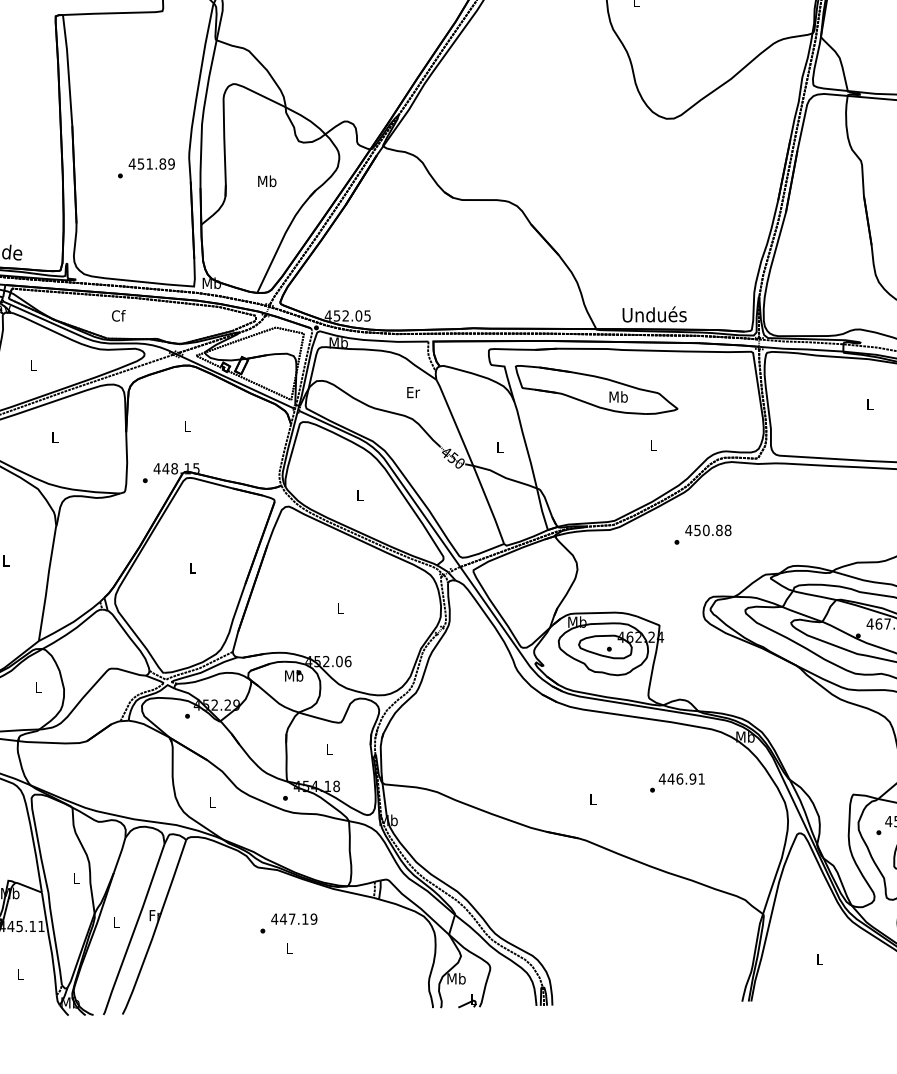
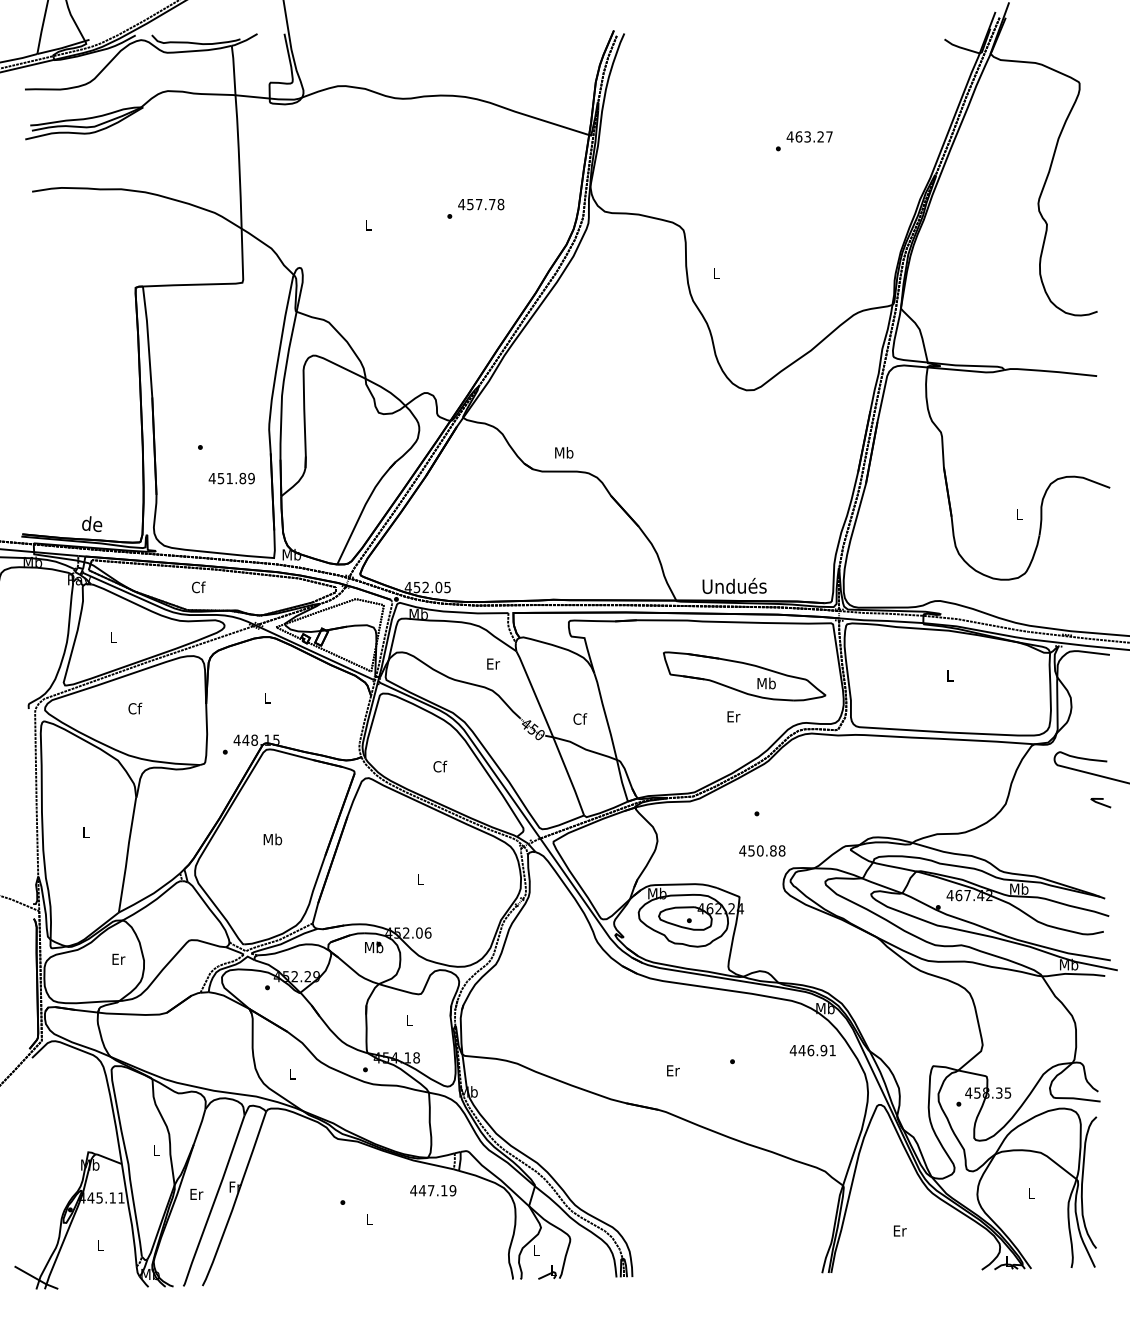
text: (151, 163) -> (231, 478), moved
text: (267, 180) -> (564, 452), moved
part: (596, 389) -> (744, 676), moved
text: (55, 436) -> (135, 708), L -> Cf
text: (653, 444) -> (733, 716), L -> Er
text: (500, 446) -> (580, 718), L -> Cf
text: (360, 494) -> (440, 766), L -> Cf
text: (708, 529) -> (762, 850), moved
text: (192, 567) -> (272, 839), L -> Mb
text: (38, 686) -> (118, 958), L -> Er
text: (681, 778) -> (812, 1050), moved
text: (593, 798) -> (673, 1070), L -> Er
text: (294, 918) -> (433, 1190), moved
text: (116, 921) -> (196, 1193), L -> Er
text: (819, 958) -> (899, 1230), L -> Er
text: (456, 978) -> (536, 1250), Mb -> L

